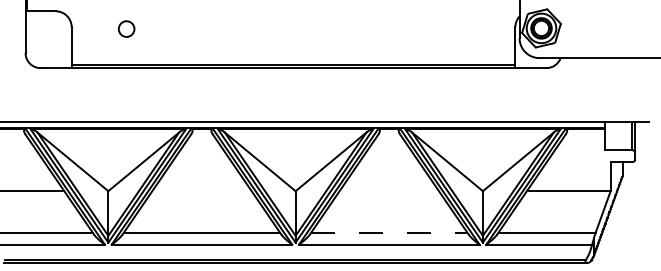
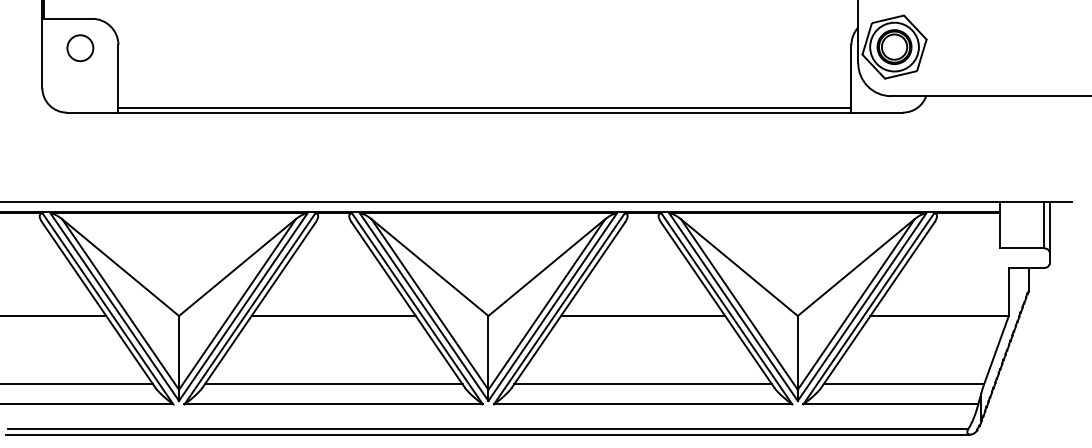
circle: (126, 28) -> (80, 47), moved
line: (201, 191) -> (332, 316), added
line: (388, 191) -> (641, 316), added
line: (389, 232) -> (643, 384), dashed -> solid

